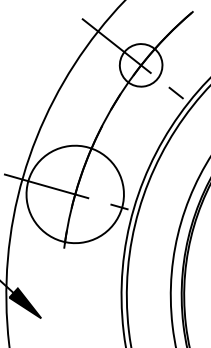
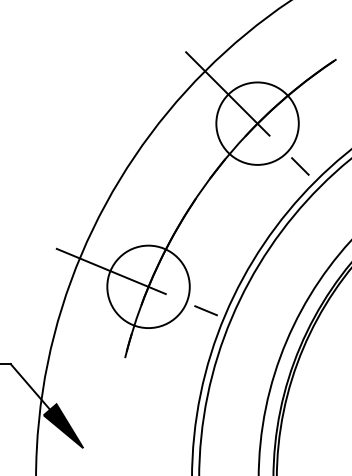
circle: (141, 65) -> (257, 123), size x1.43
circle: (75, 194) -> (148, 286), size x0.62

